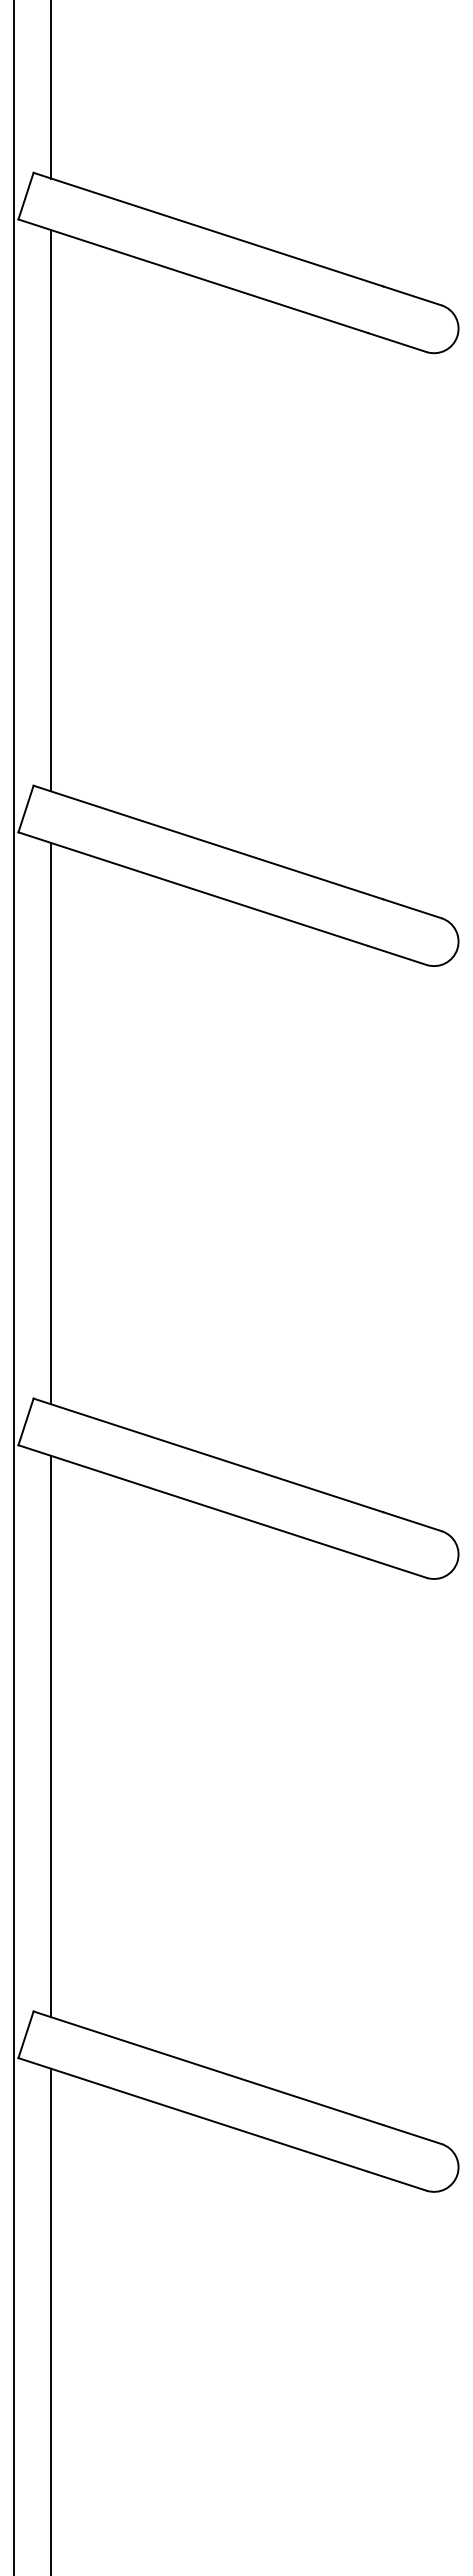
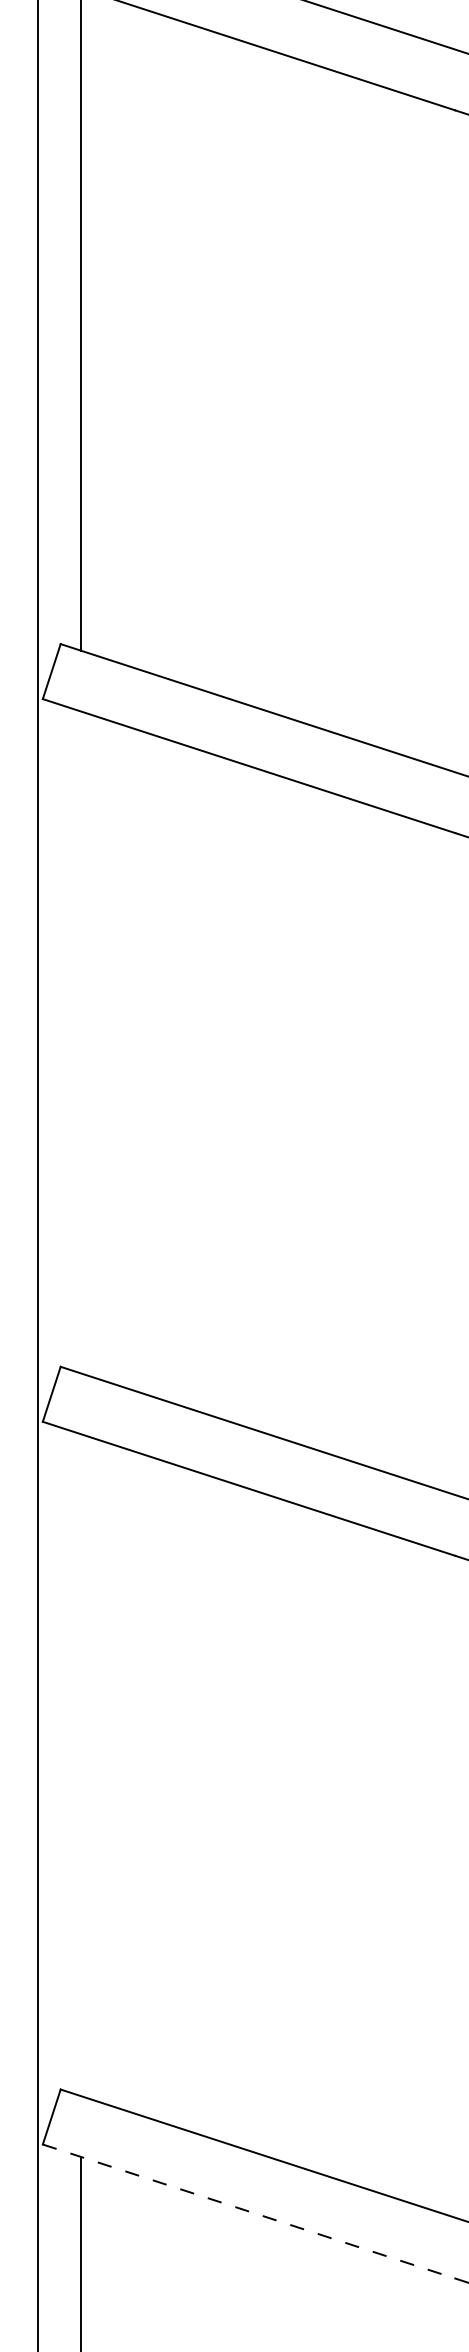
line: (51, 1123) -> (81, 1042), removed
line: (51, 1736) -> (81, 1765), removed
line: (193, 2114) -> (249, 2211), solid -> dashed

